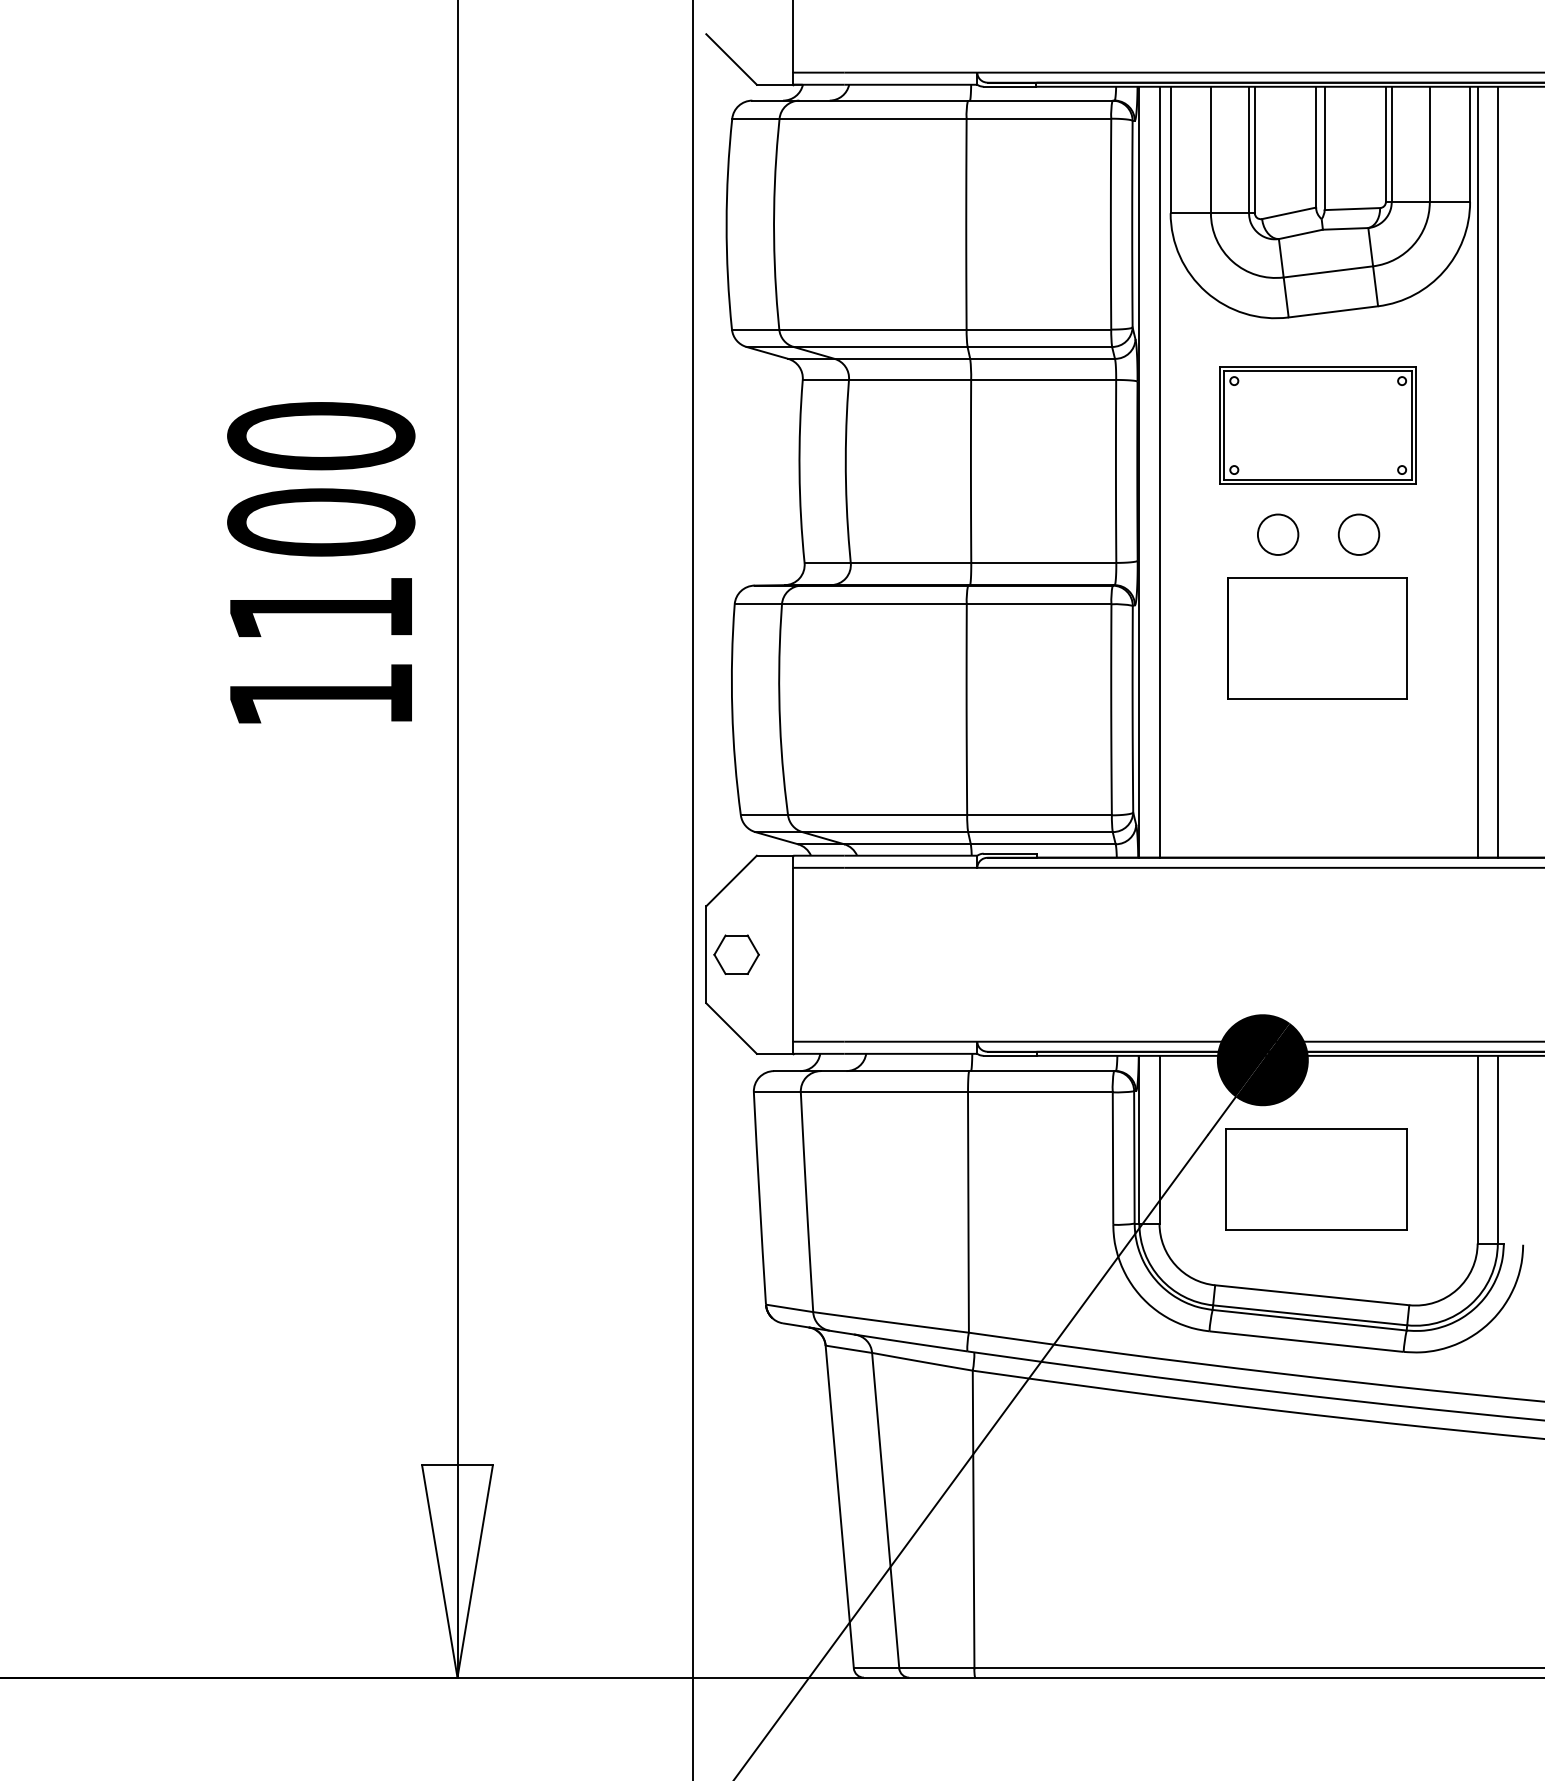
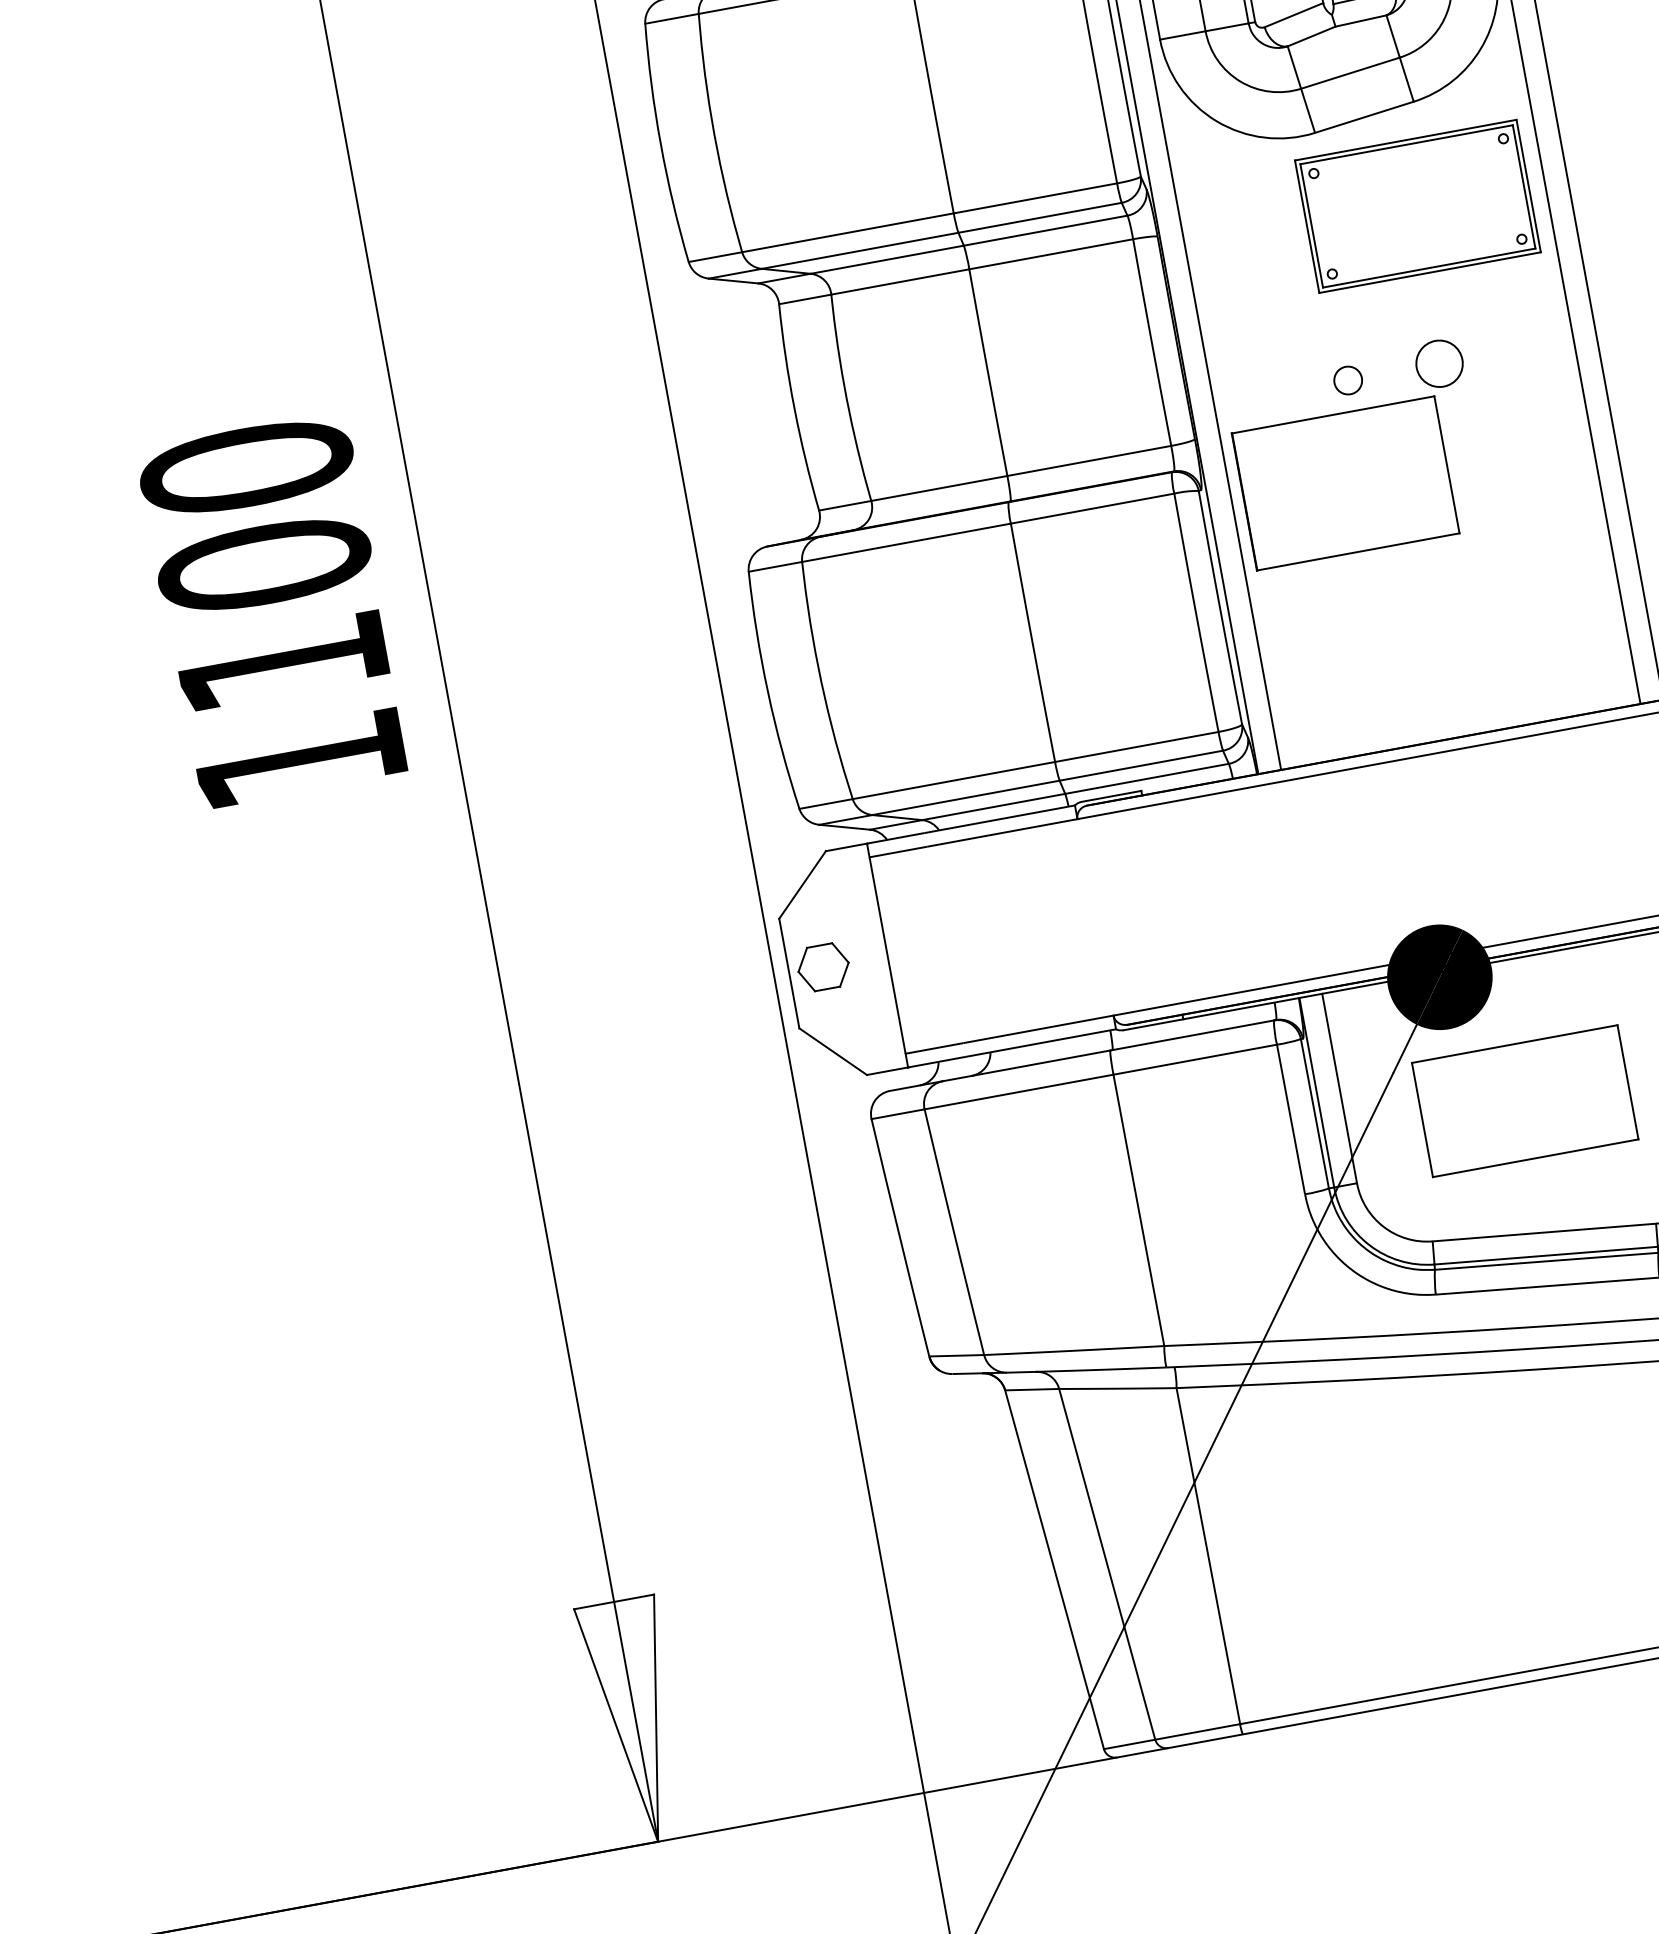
part: (1317, 425) -> (1417, 206), moved
circle: (1277, 534) -> (1347, 380), size x0.6
part: (1317, 638) -> (1345, 483), moved

